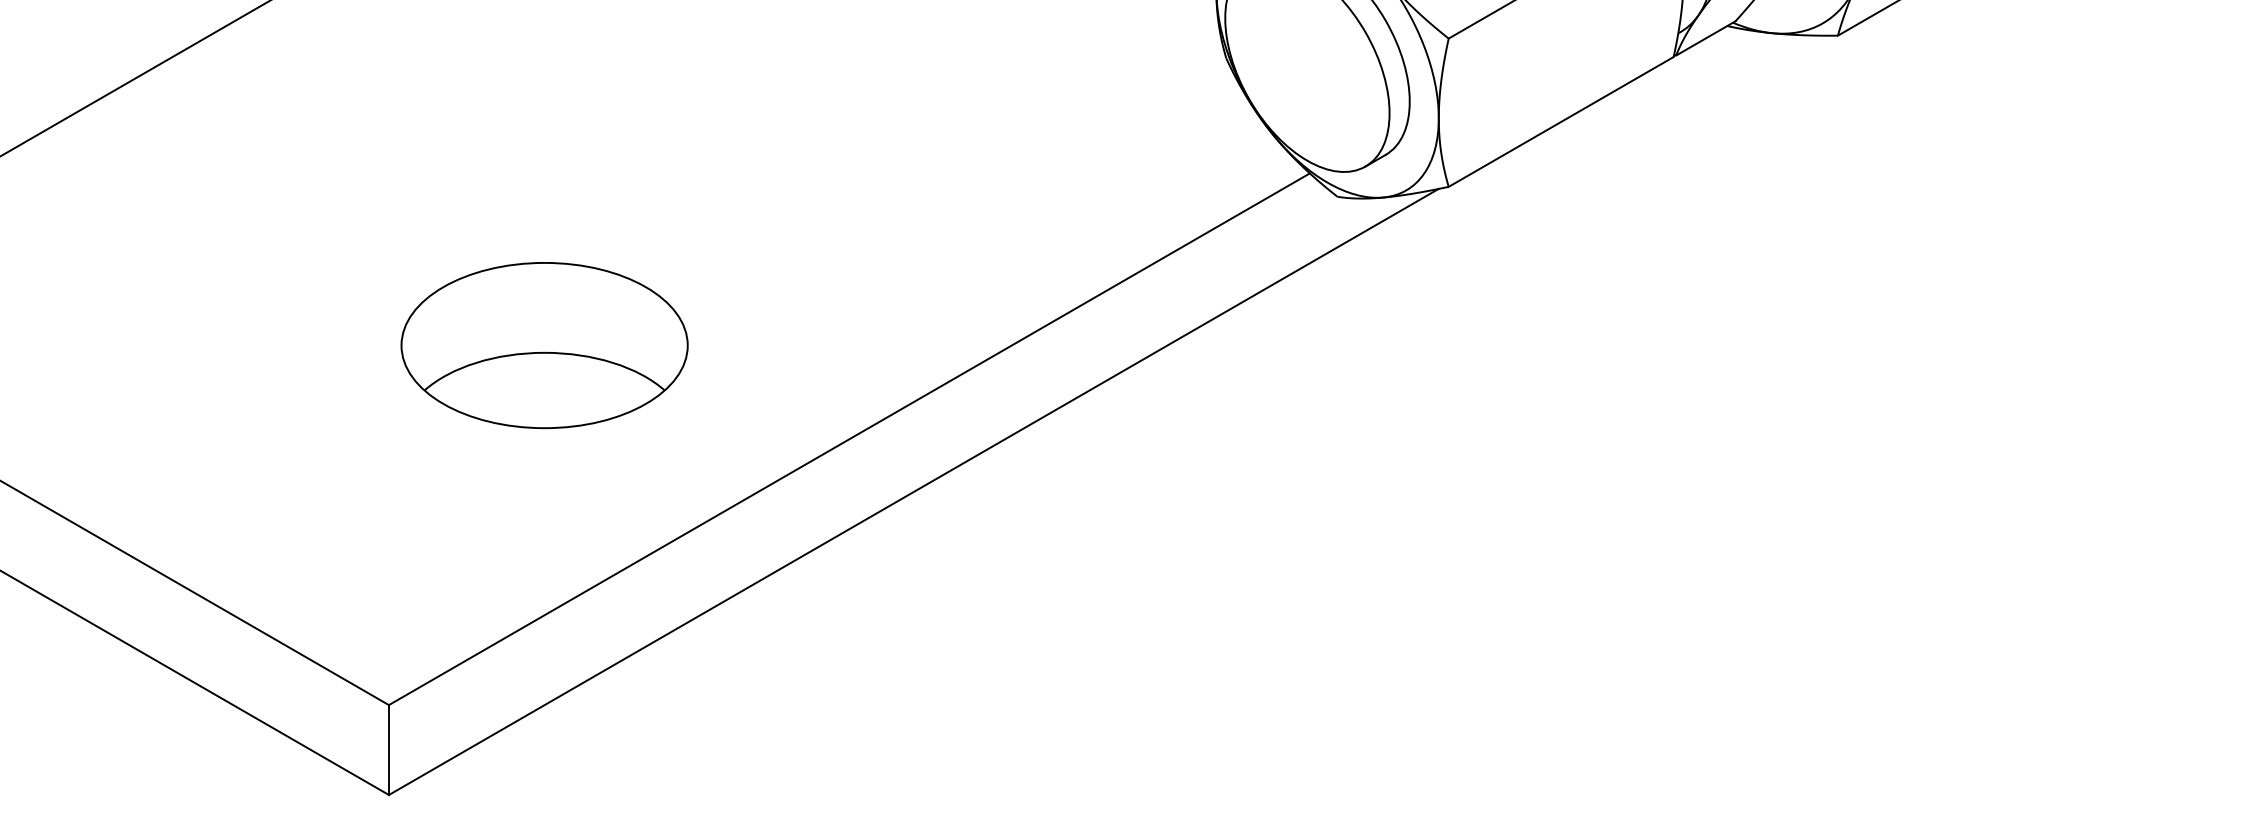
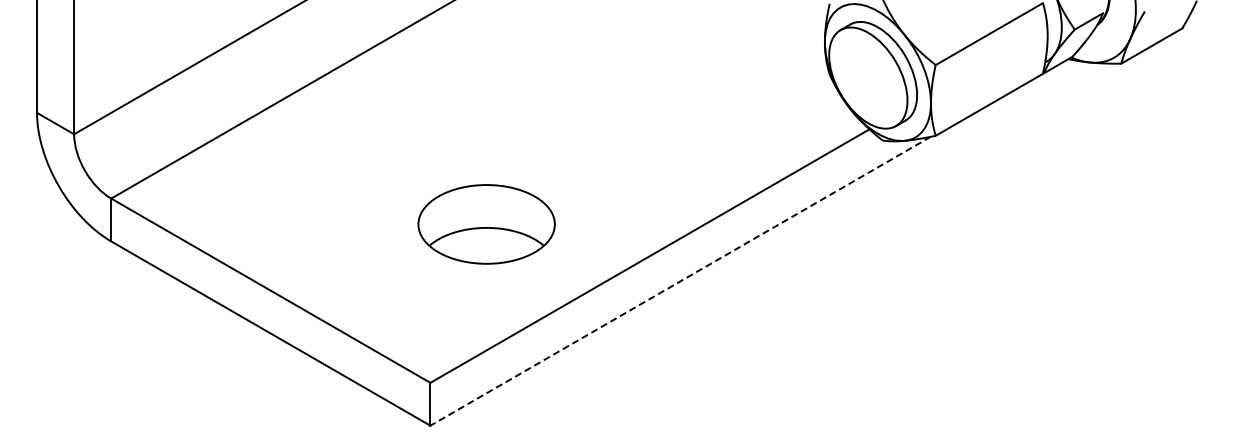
part: (544, 345) -> (486, 224), moved
line: (913, 492) -> (680, 281), solid -> dashed

